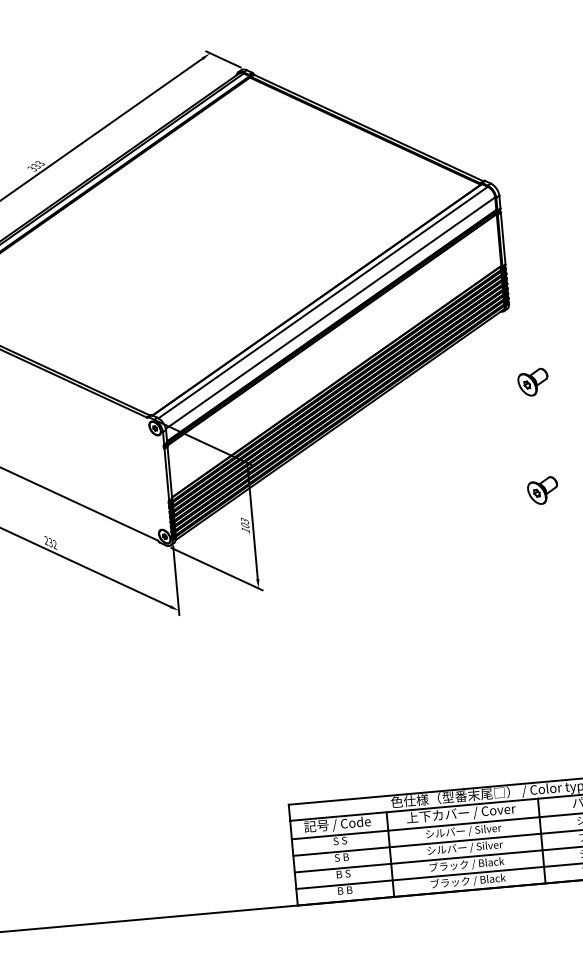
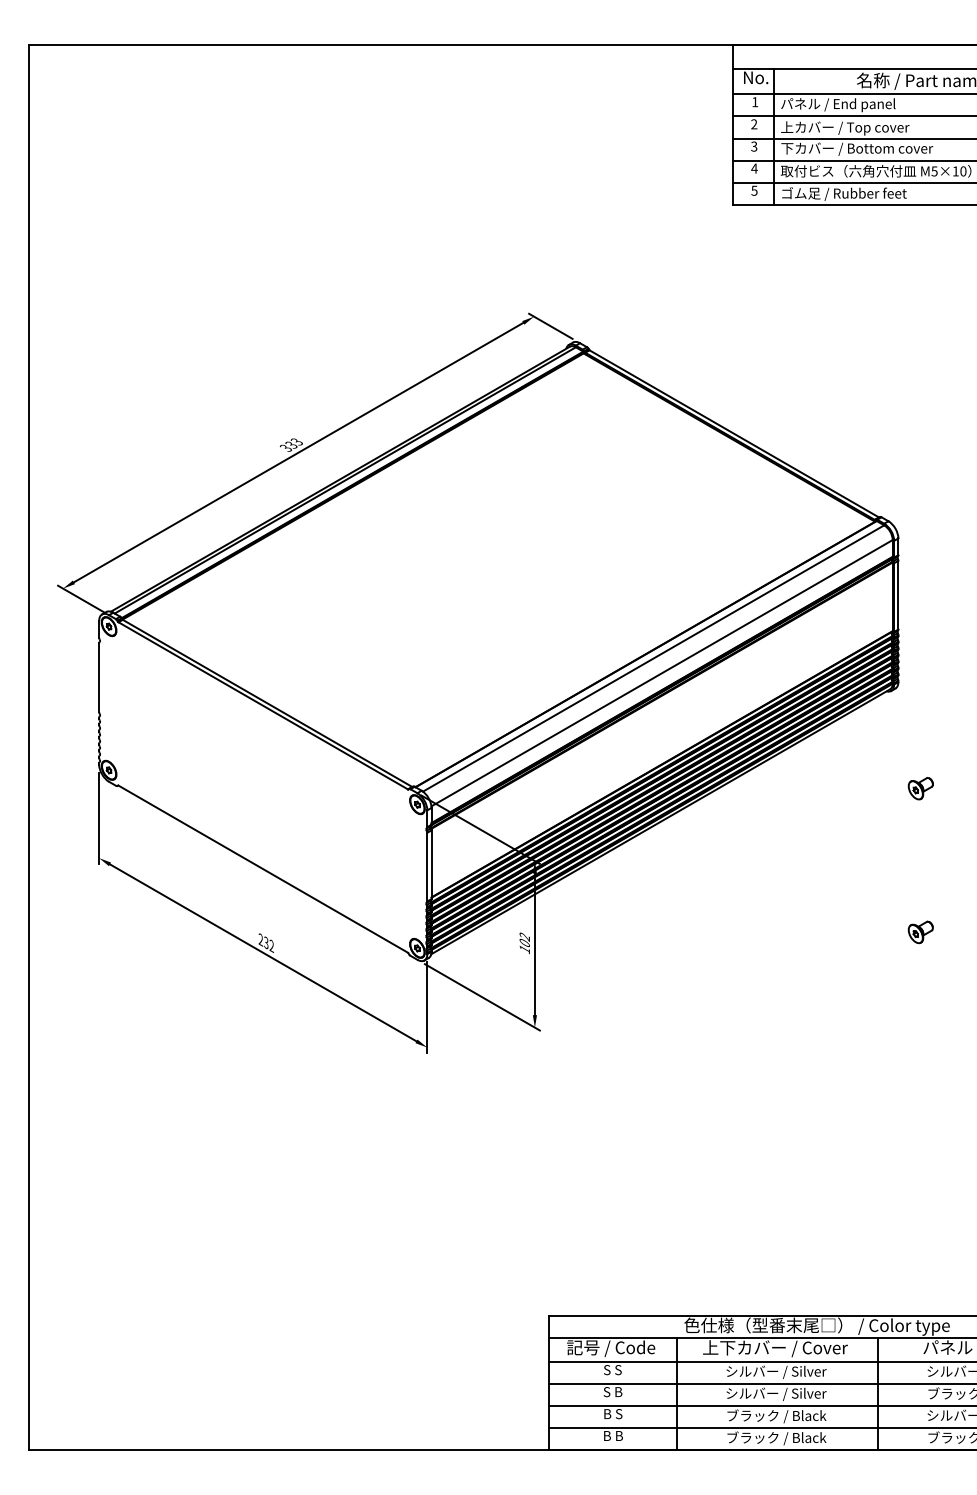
part: (532, 382) -> (920, 788), size x0.62
part: (542, 490) -> (920, 932), size x0.62
text: (244, 520) -> (524, 936), 103 -> 102

